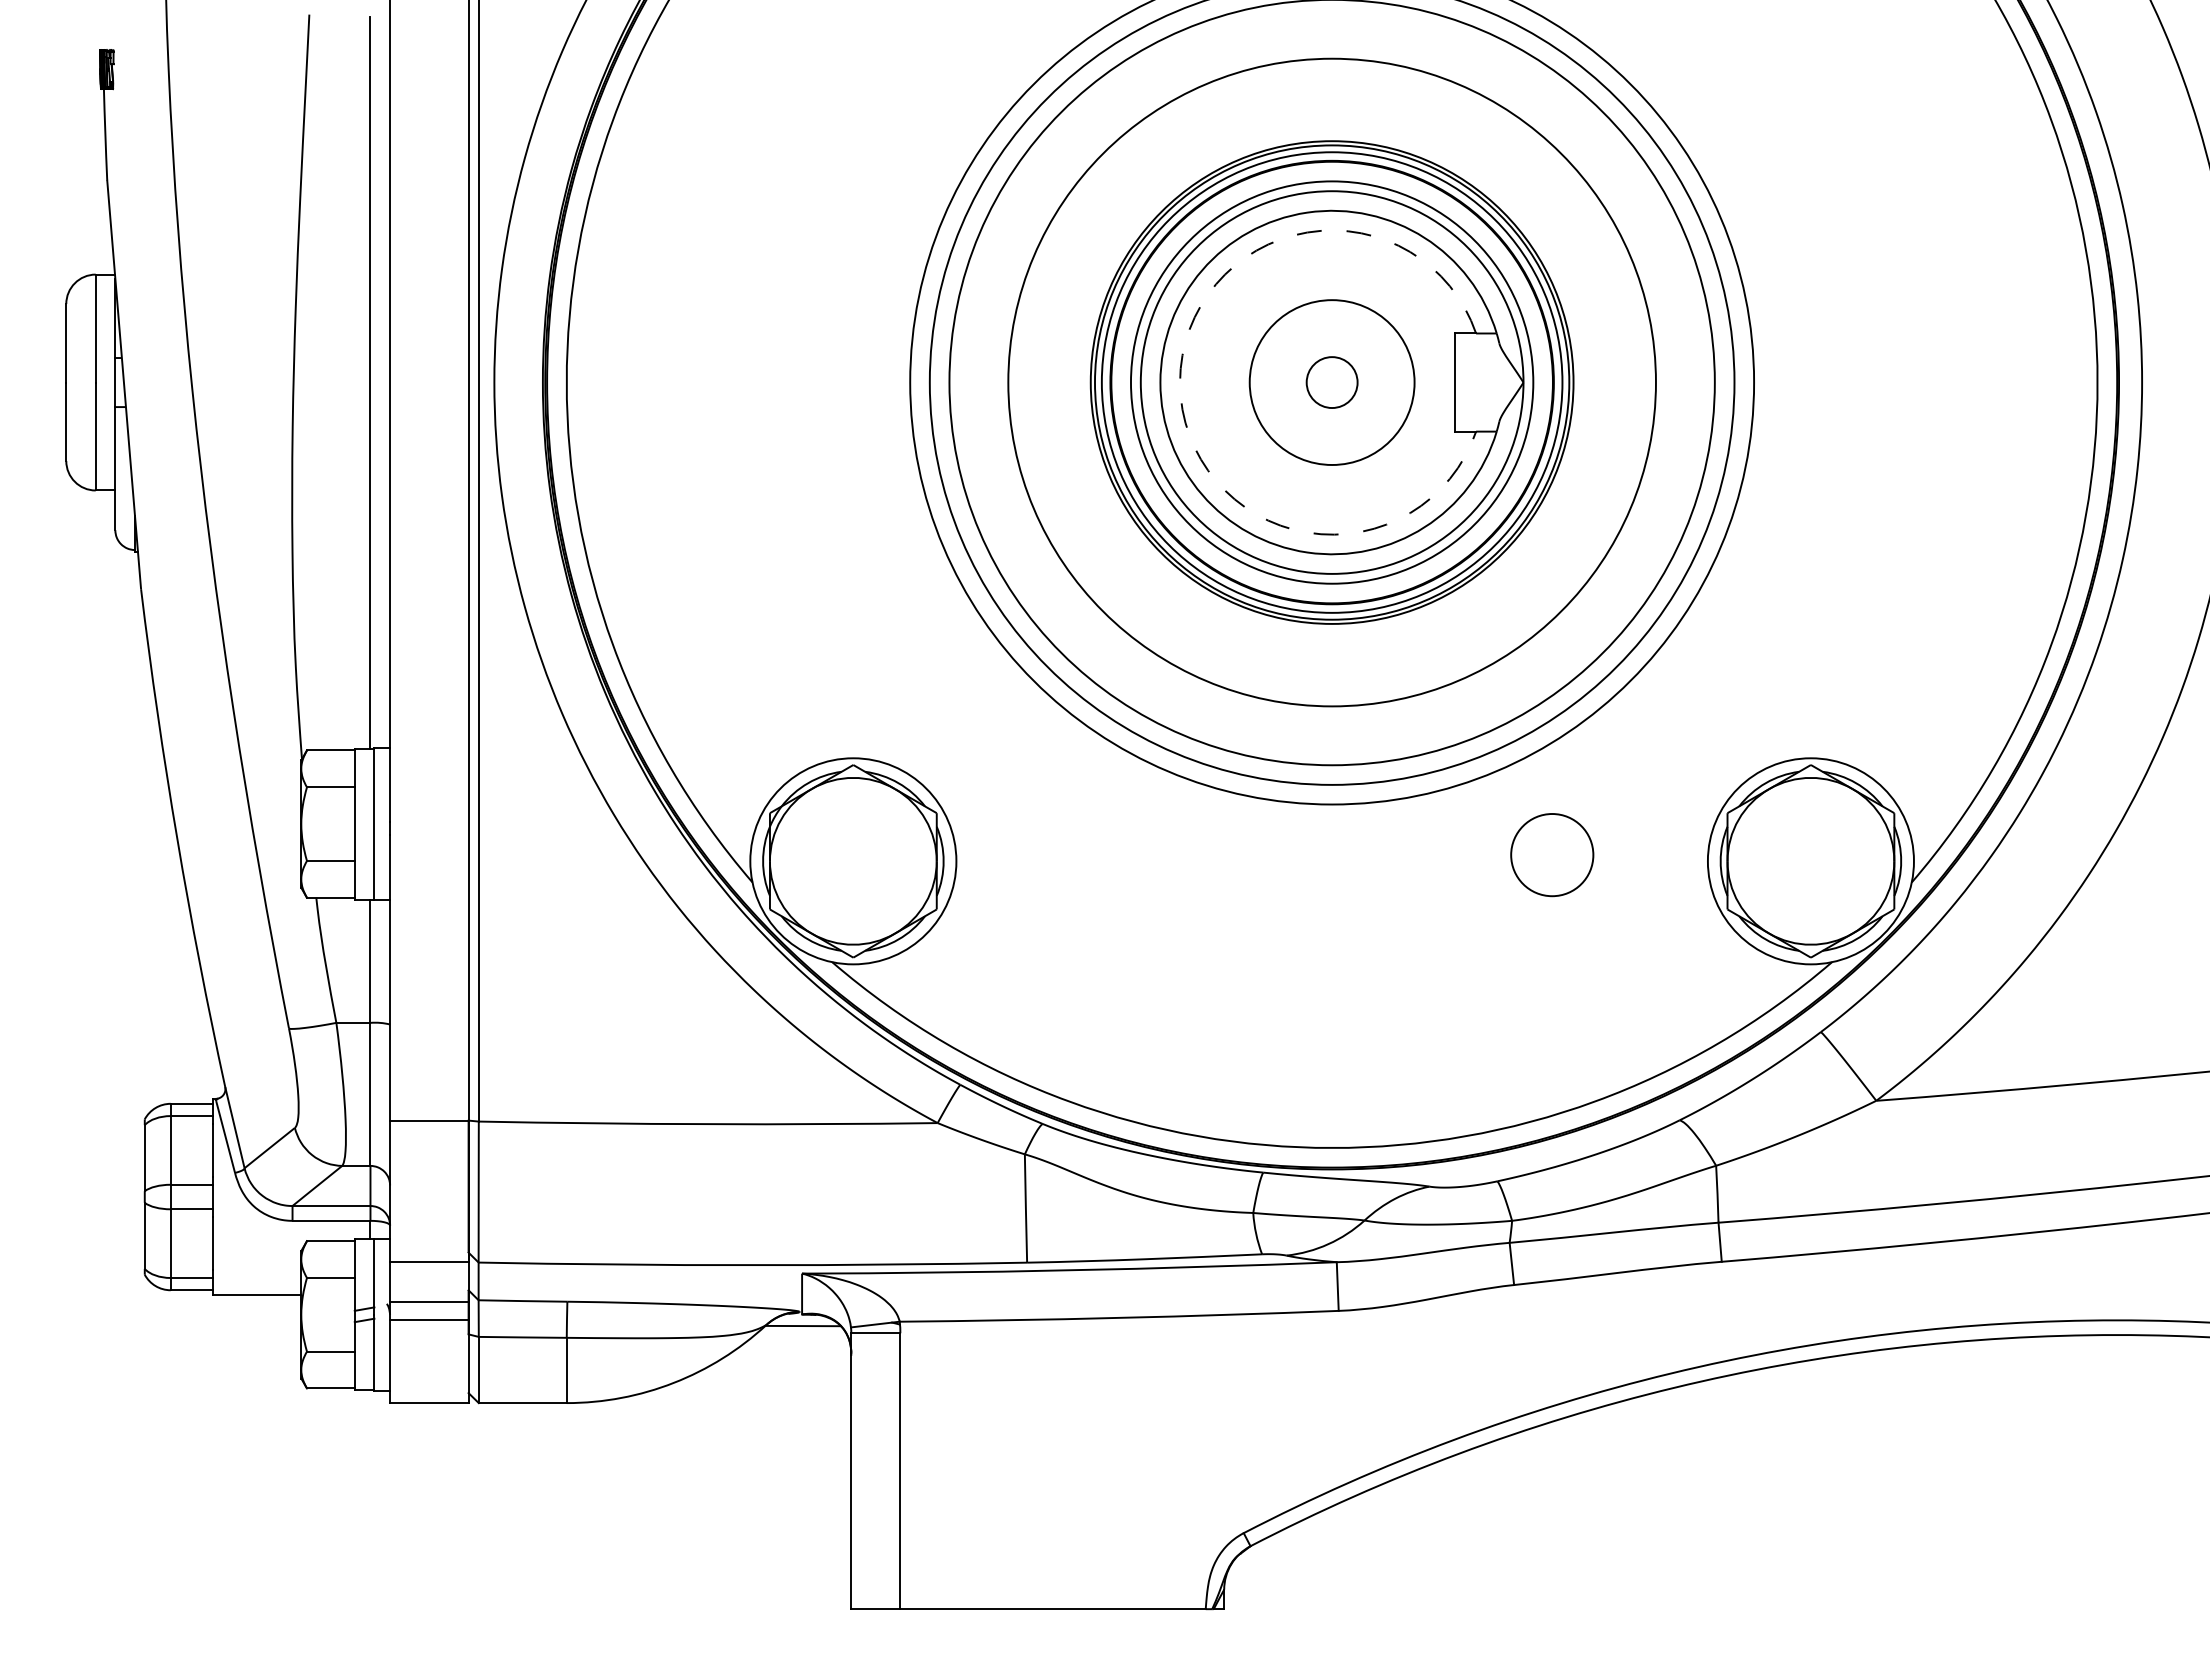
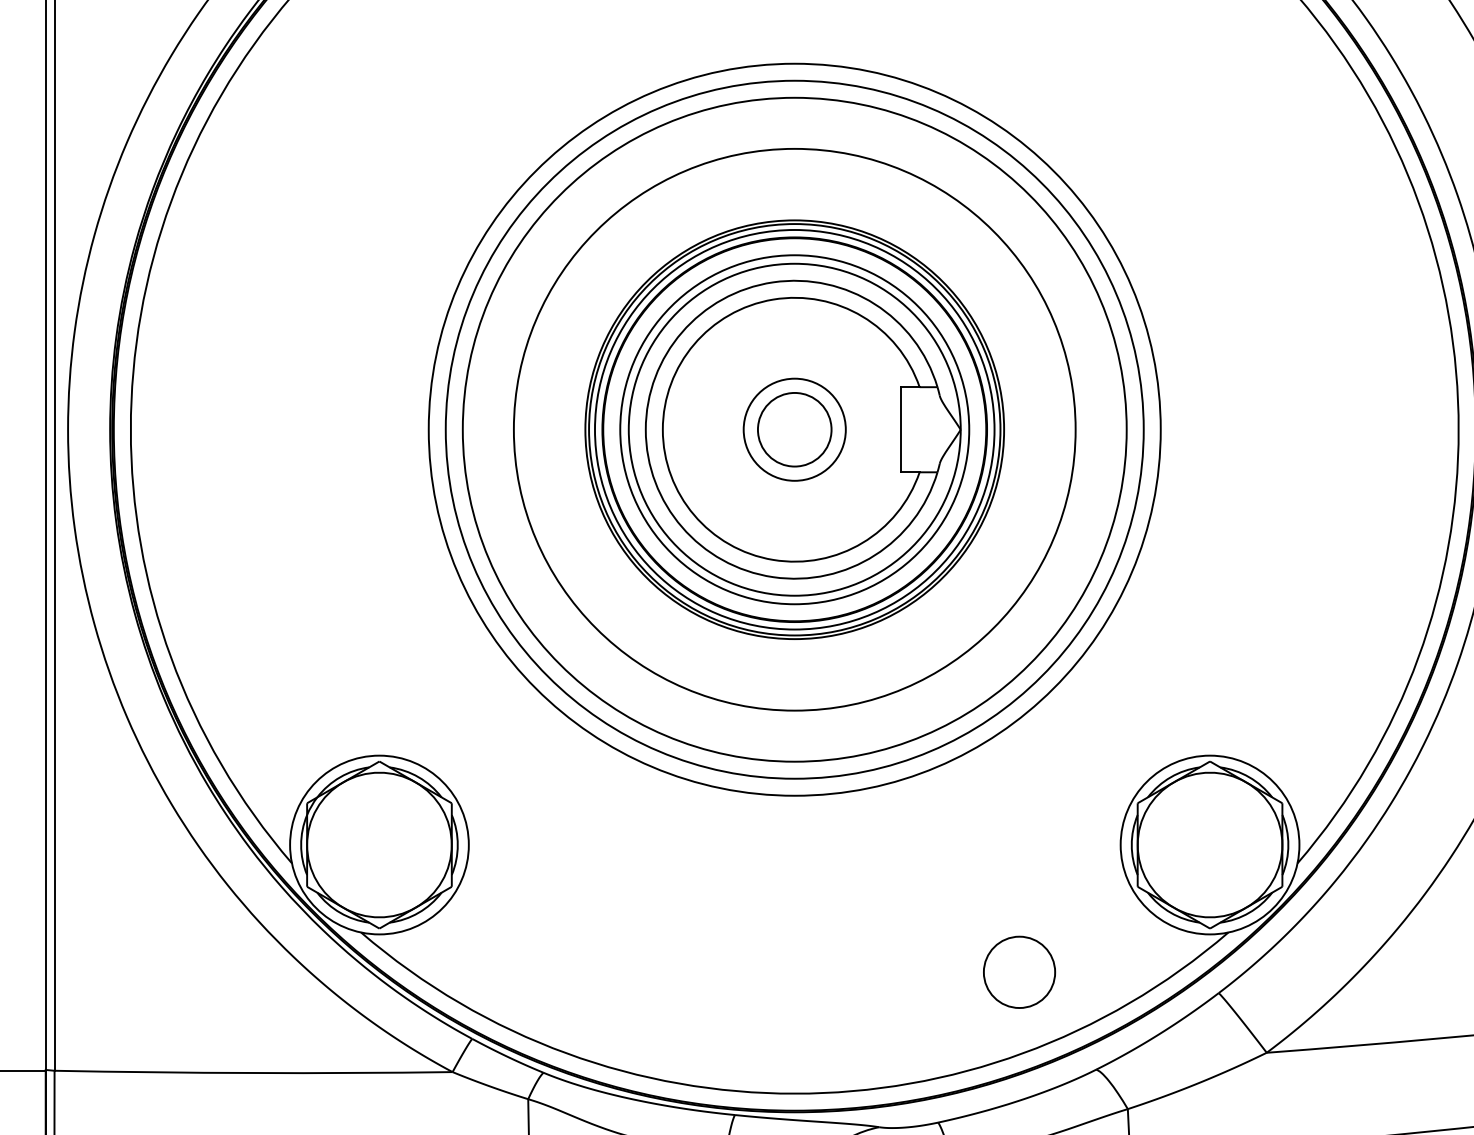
arc: (1180, 382) -> (663, 429), dashed -> solid
circle: (1331, 382) -> (794, 429), size x1.67
circle: (1332, 382) -> (795, 429), size x0.71
circle: (1552, 855) -> (1019, 972), moved

